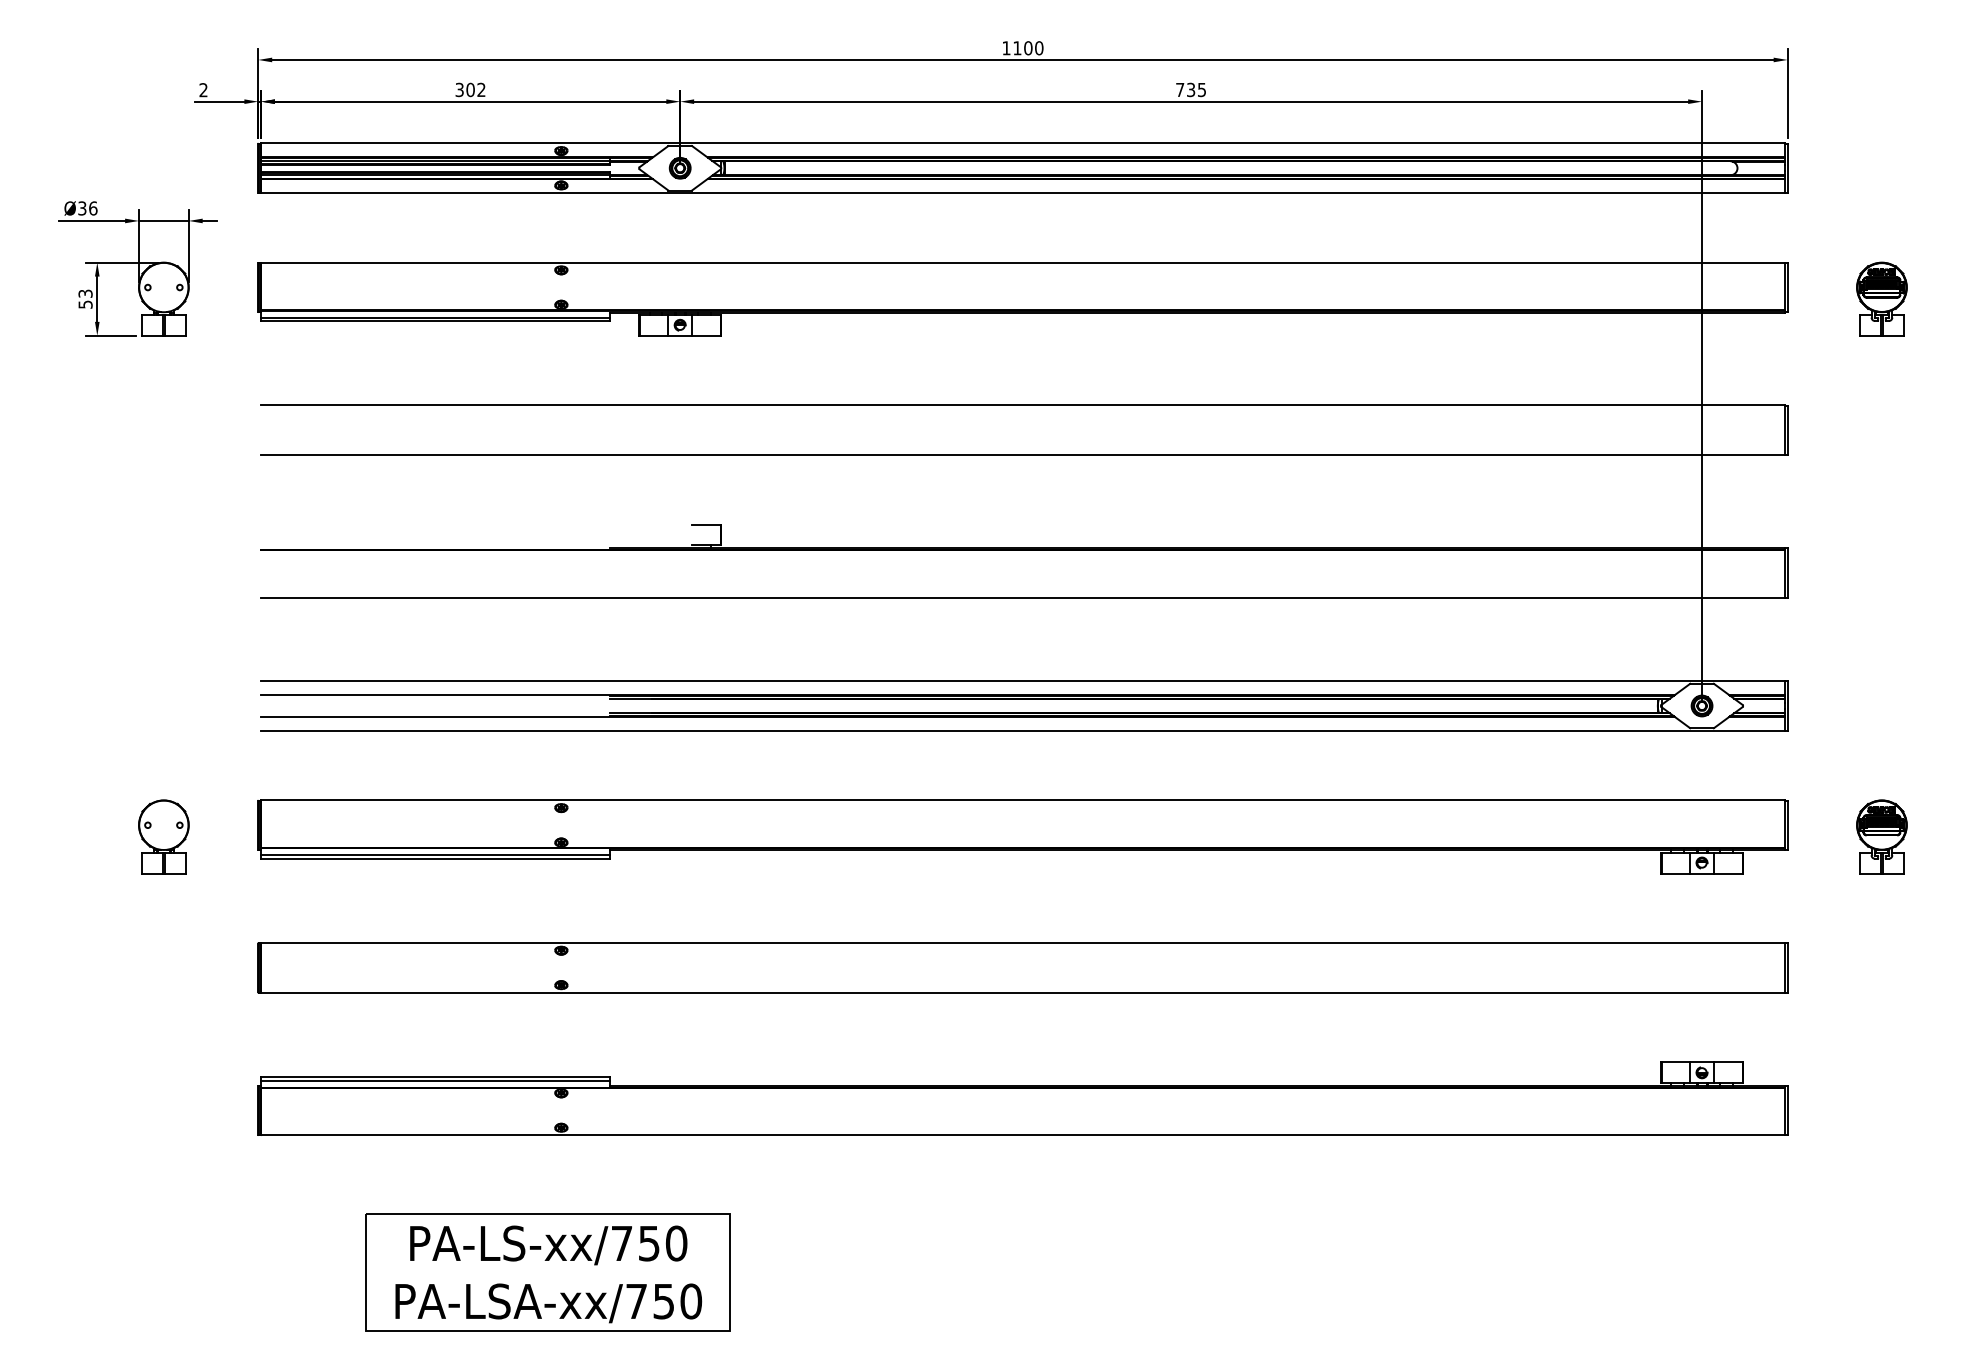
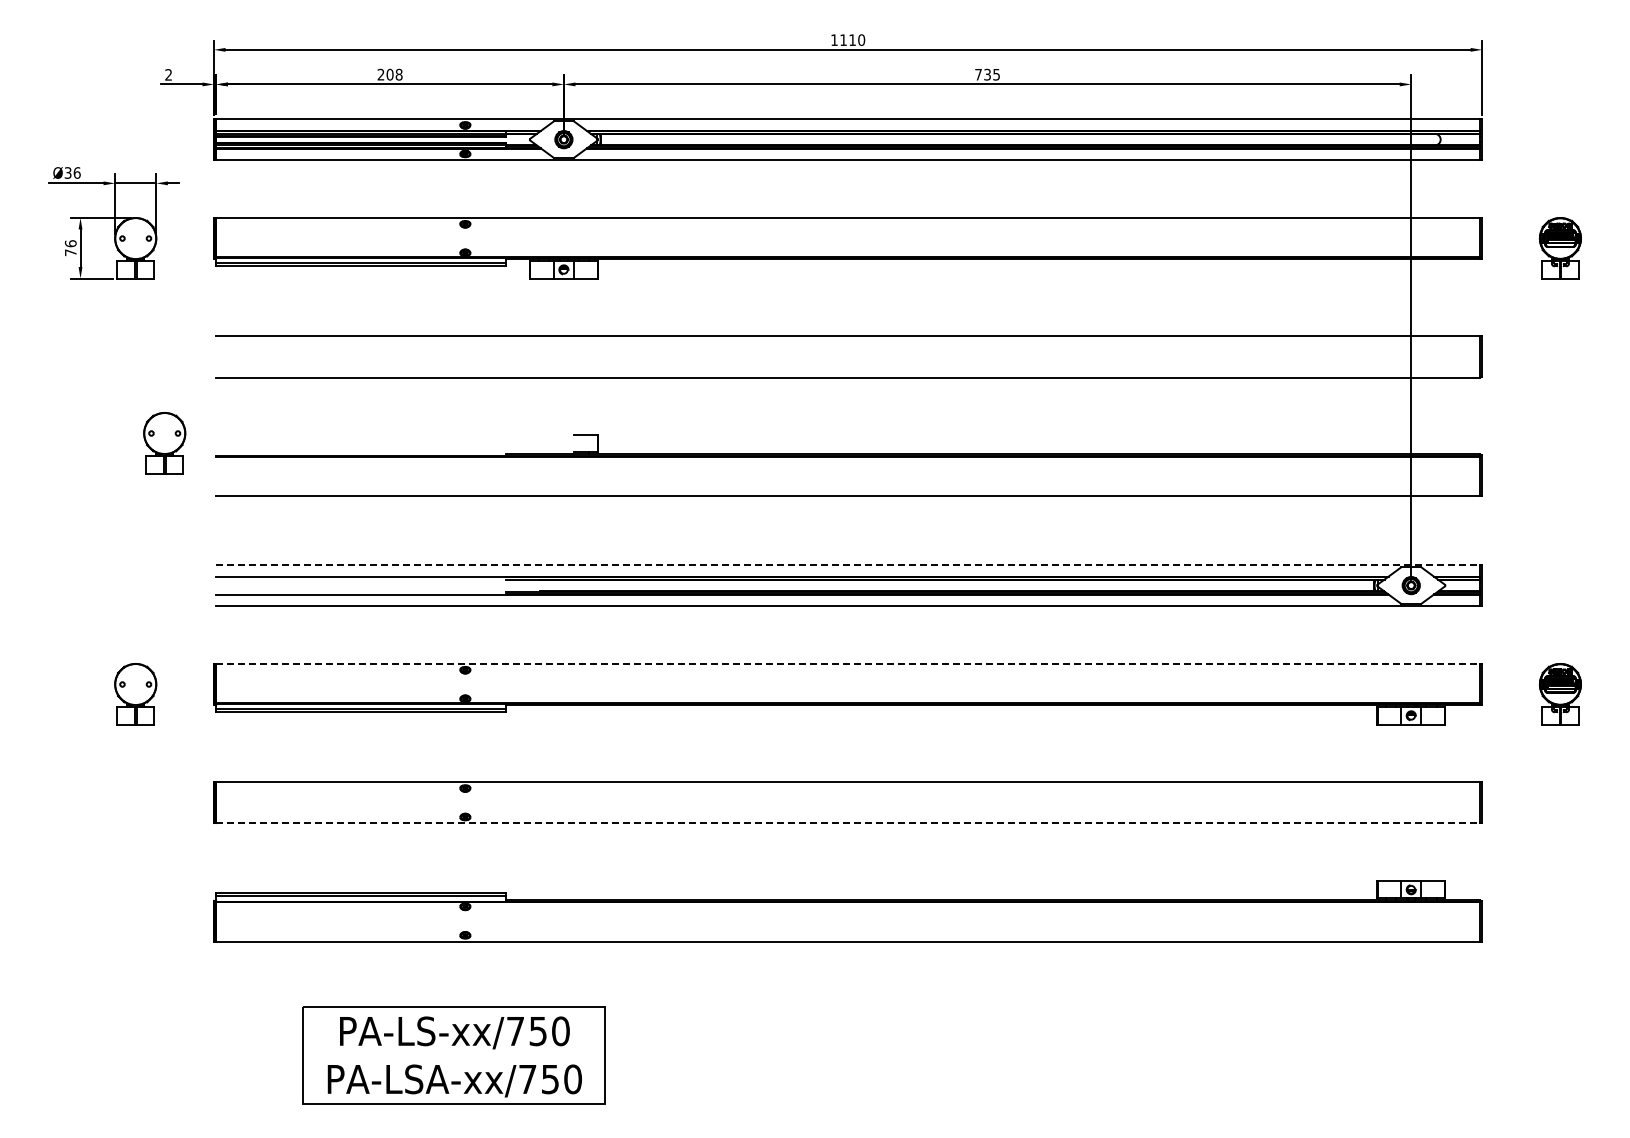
text: (1028, 48) -> (852, 40), 1100 -> 1110
text: (469, 89) -> (389, 74), 302 -> 208
text: (85, 299) -> (70, 248), 53 -> 76
part: (198, 534) -> (164, 443), added
line: (1023, 680) -> (848, 564), solid -> dashed
line: (1023, 799) -> (848, 663), solid -> dashed
line: (1023, 992) -> (848, 823), solid -> dashed

